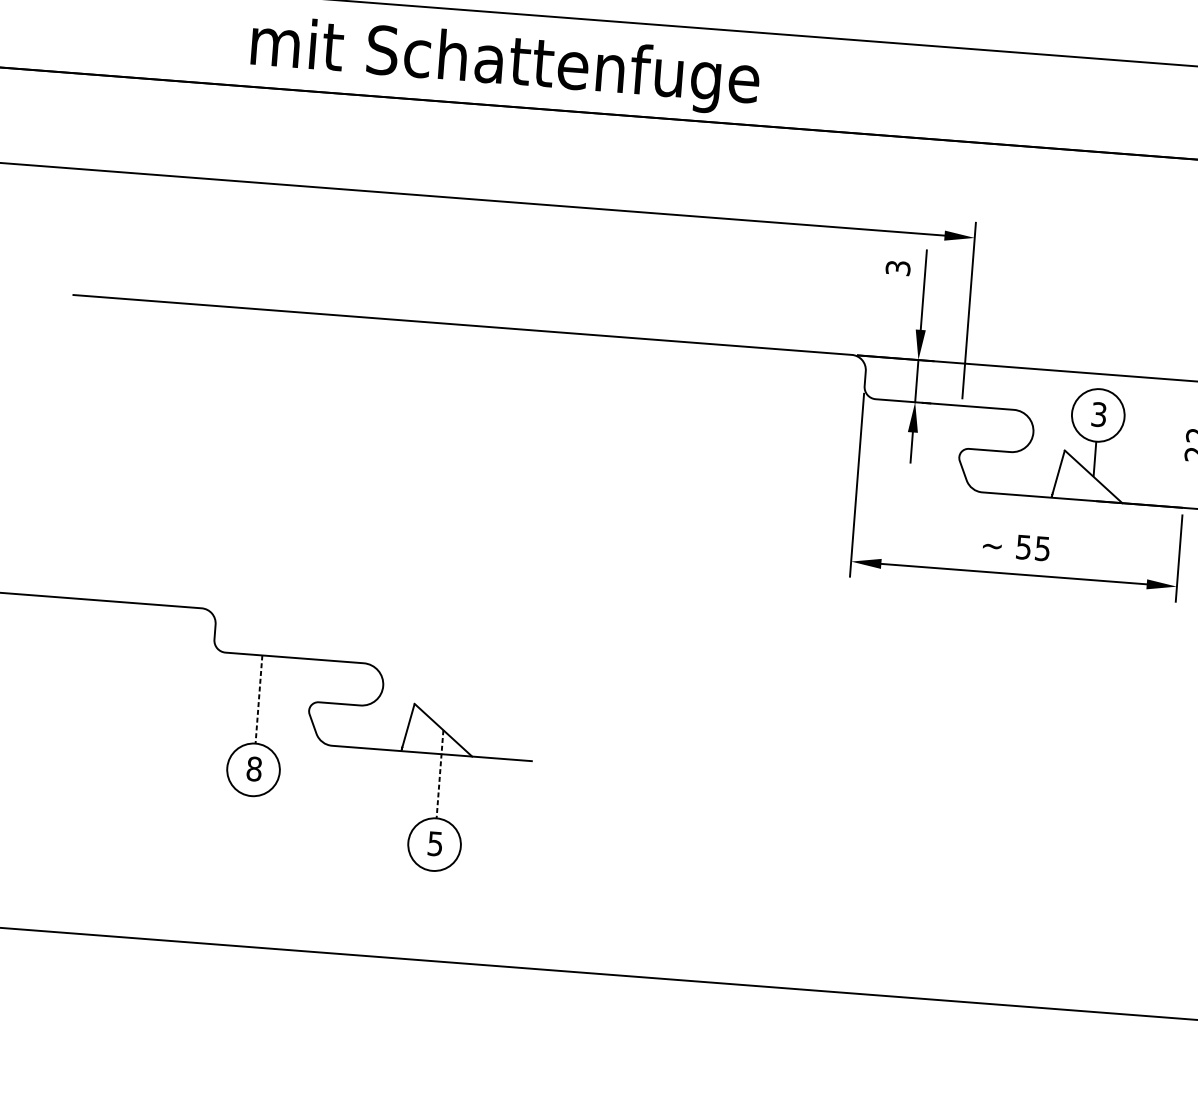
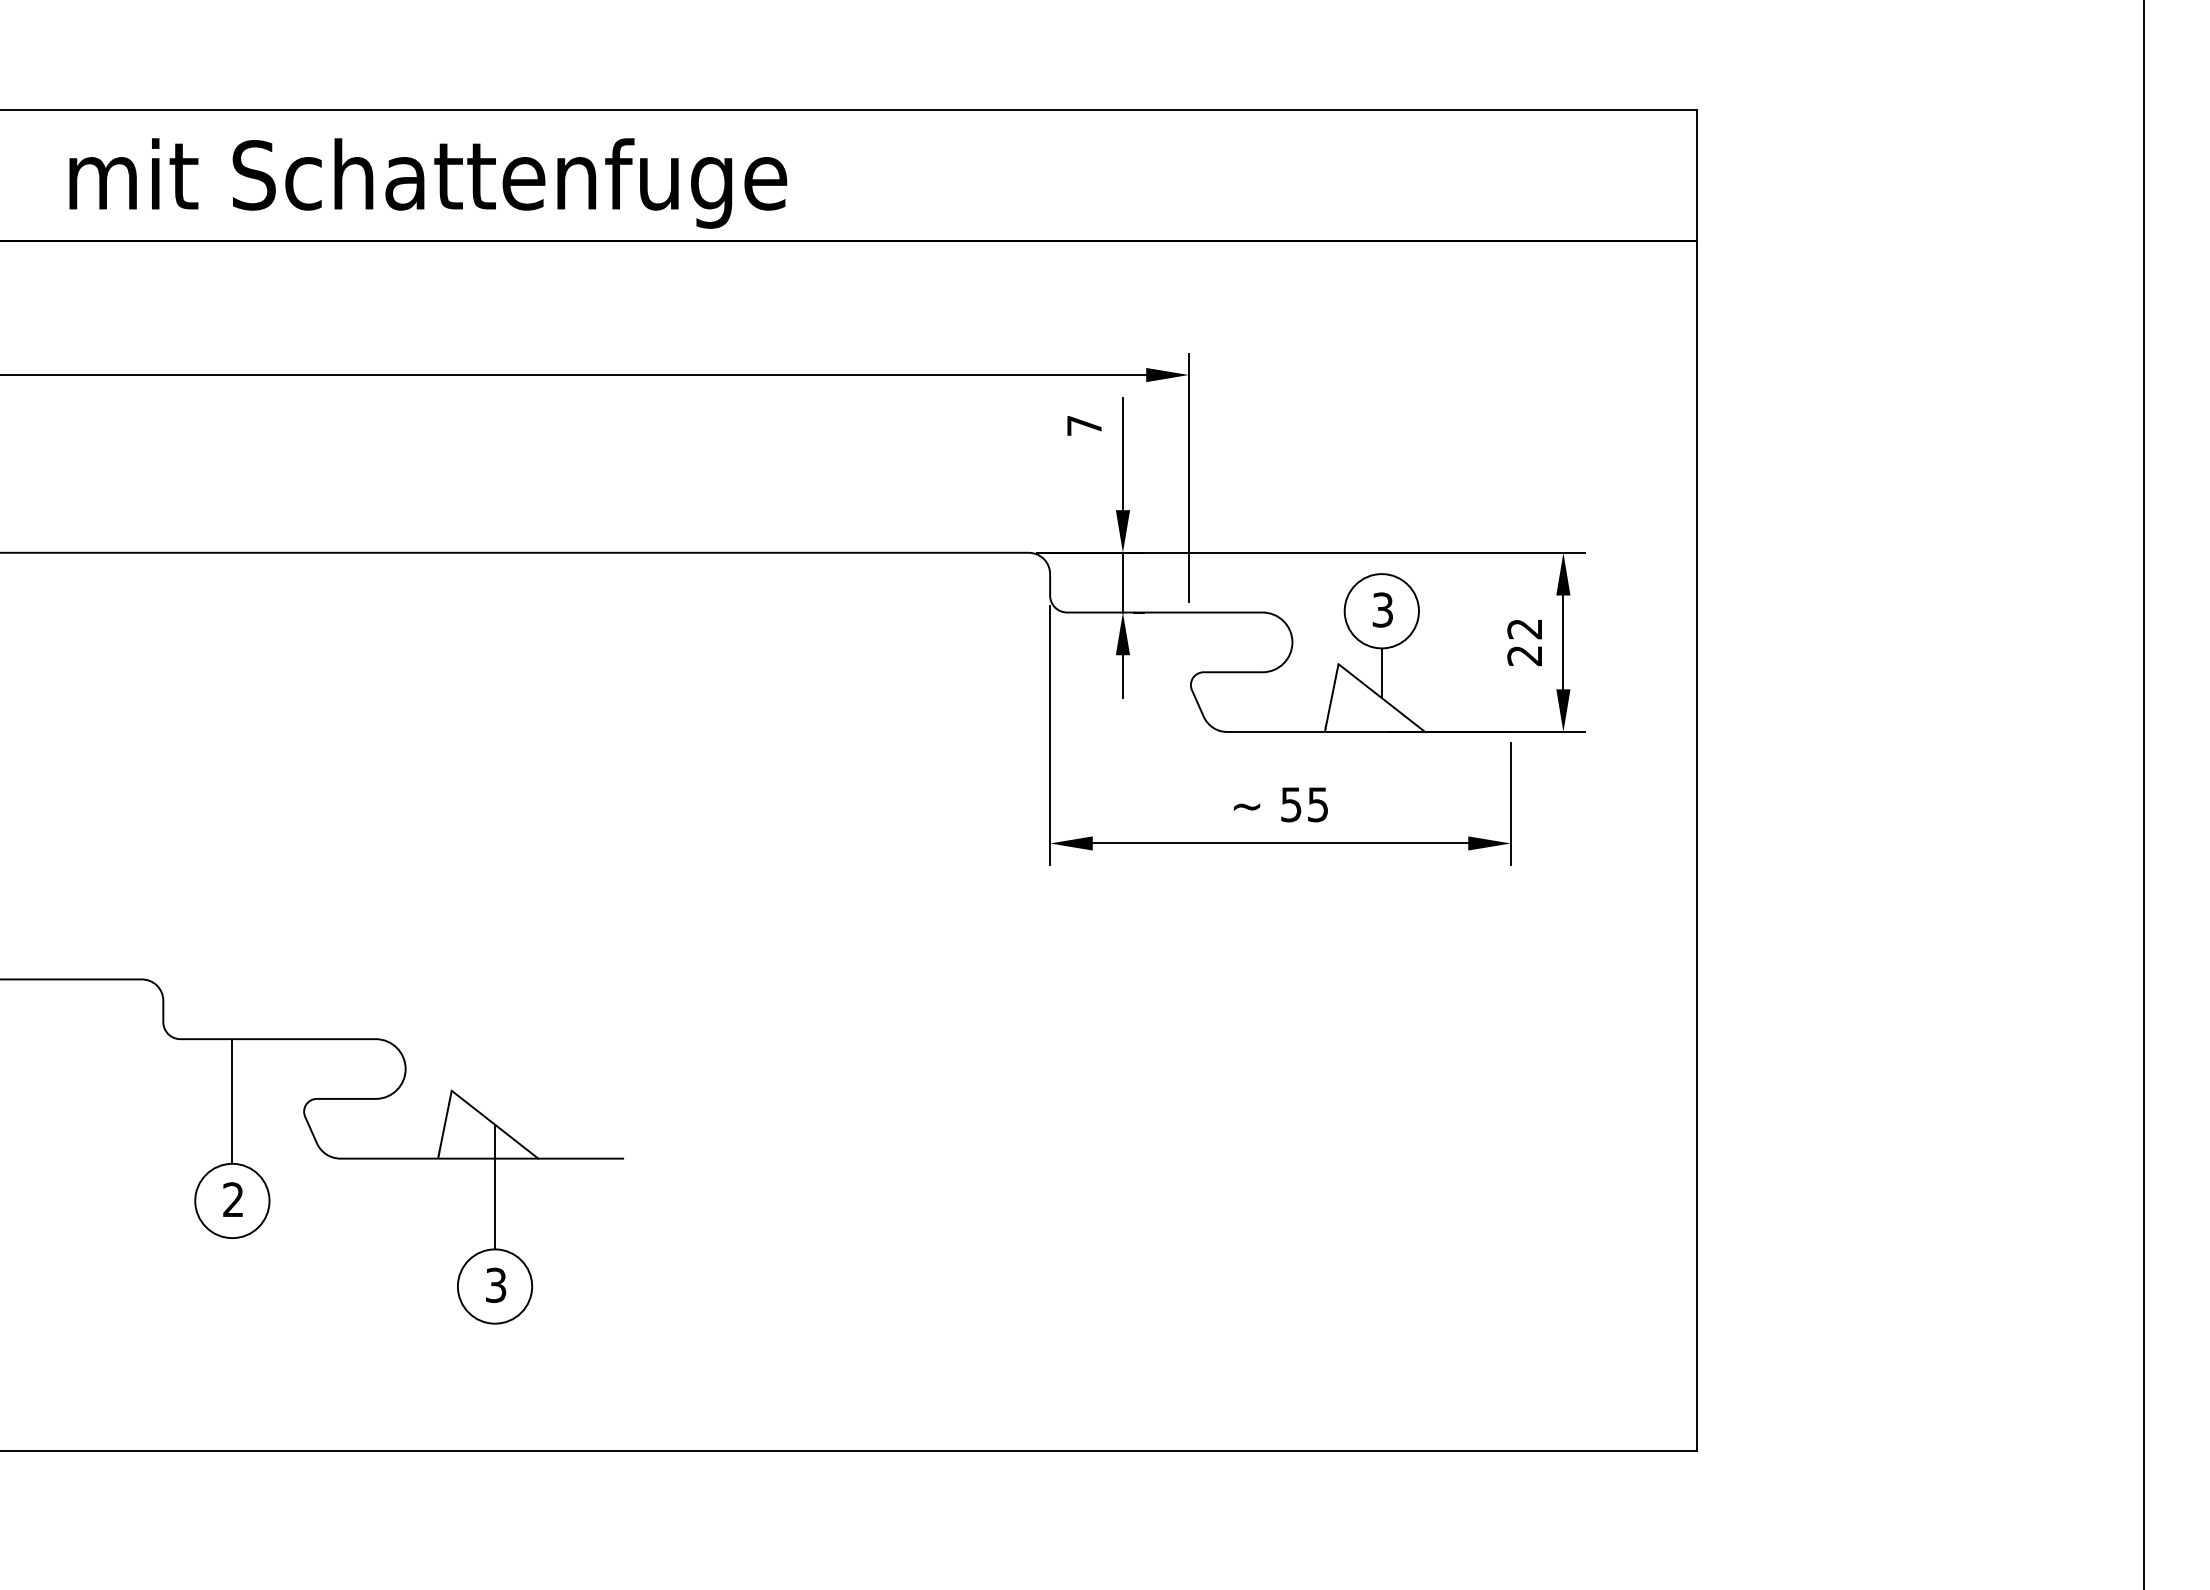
text: (505, 65) -> (428, 183), moved
text: (898, 267) -> (1084, 425), 3 -> 7
line: (258, 700) -> (232, 1102), dashed -> solid
text: (254, 768) -> (233, 1199), 8 -> 2
line: (440, 774) -> (495, 1187), dashed -> solid
text: (435, 843) -> (496, 1284), 5 -> 3

